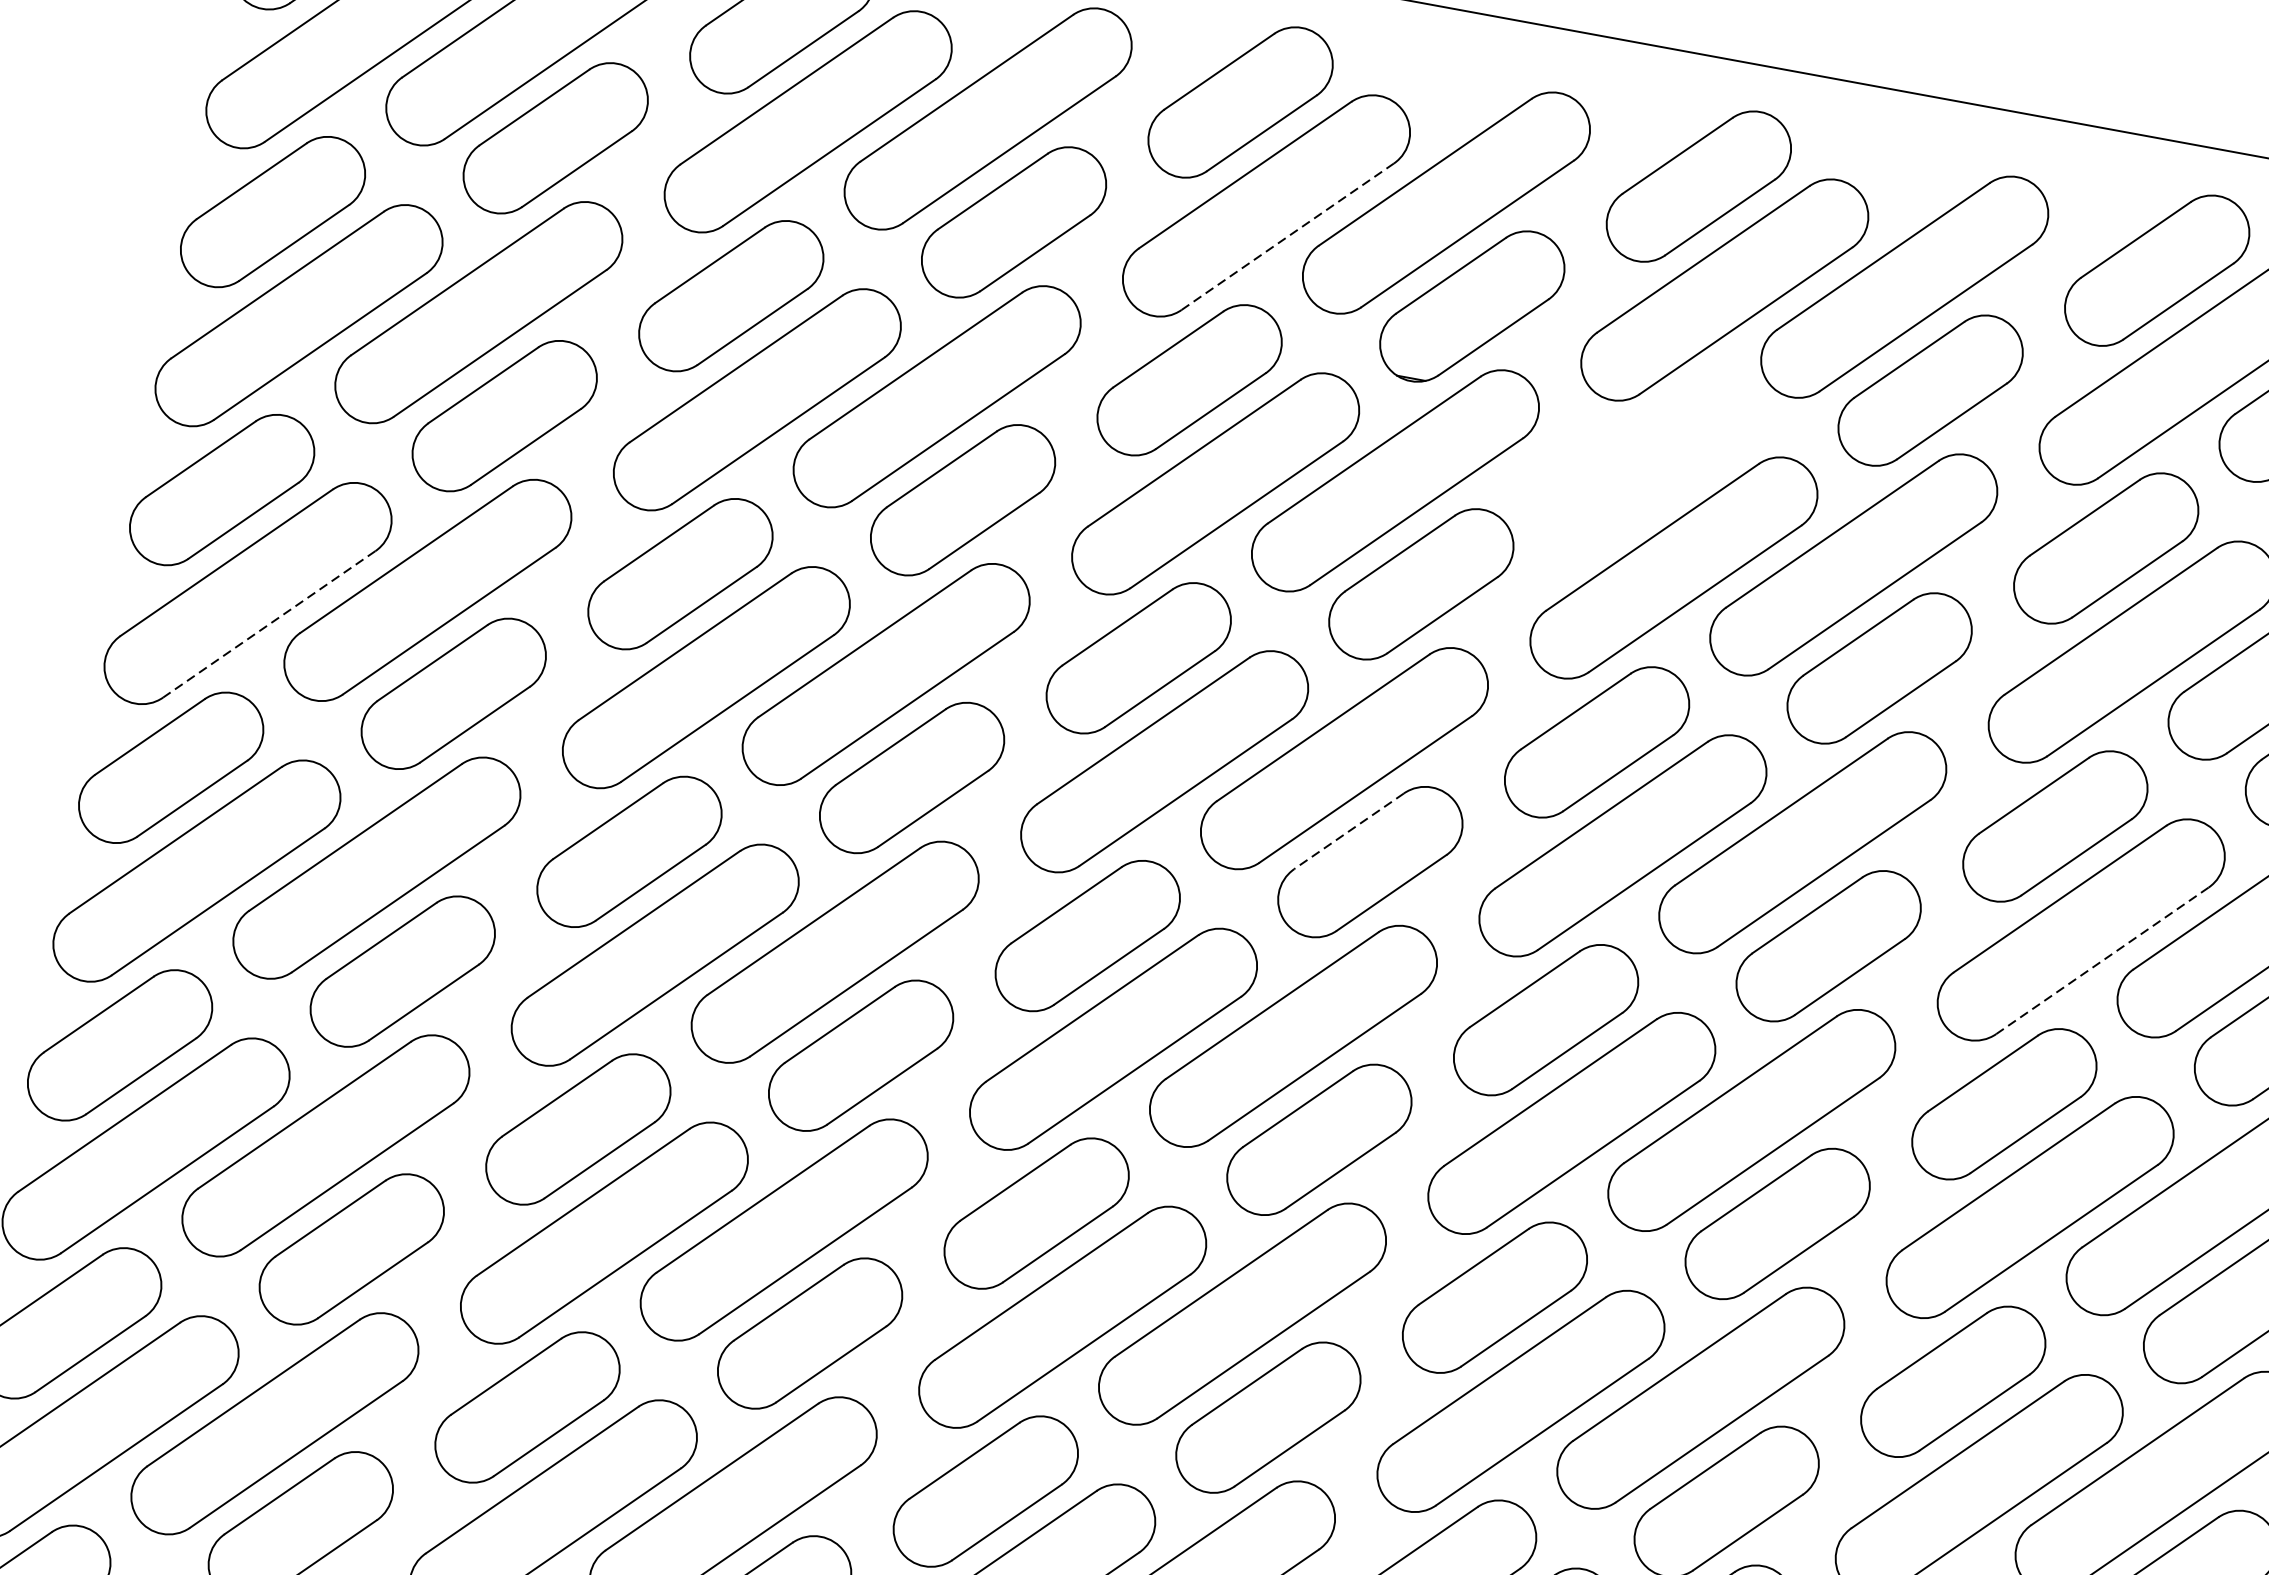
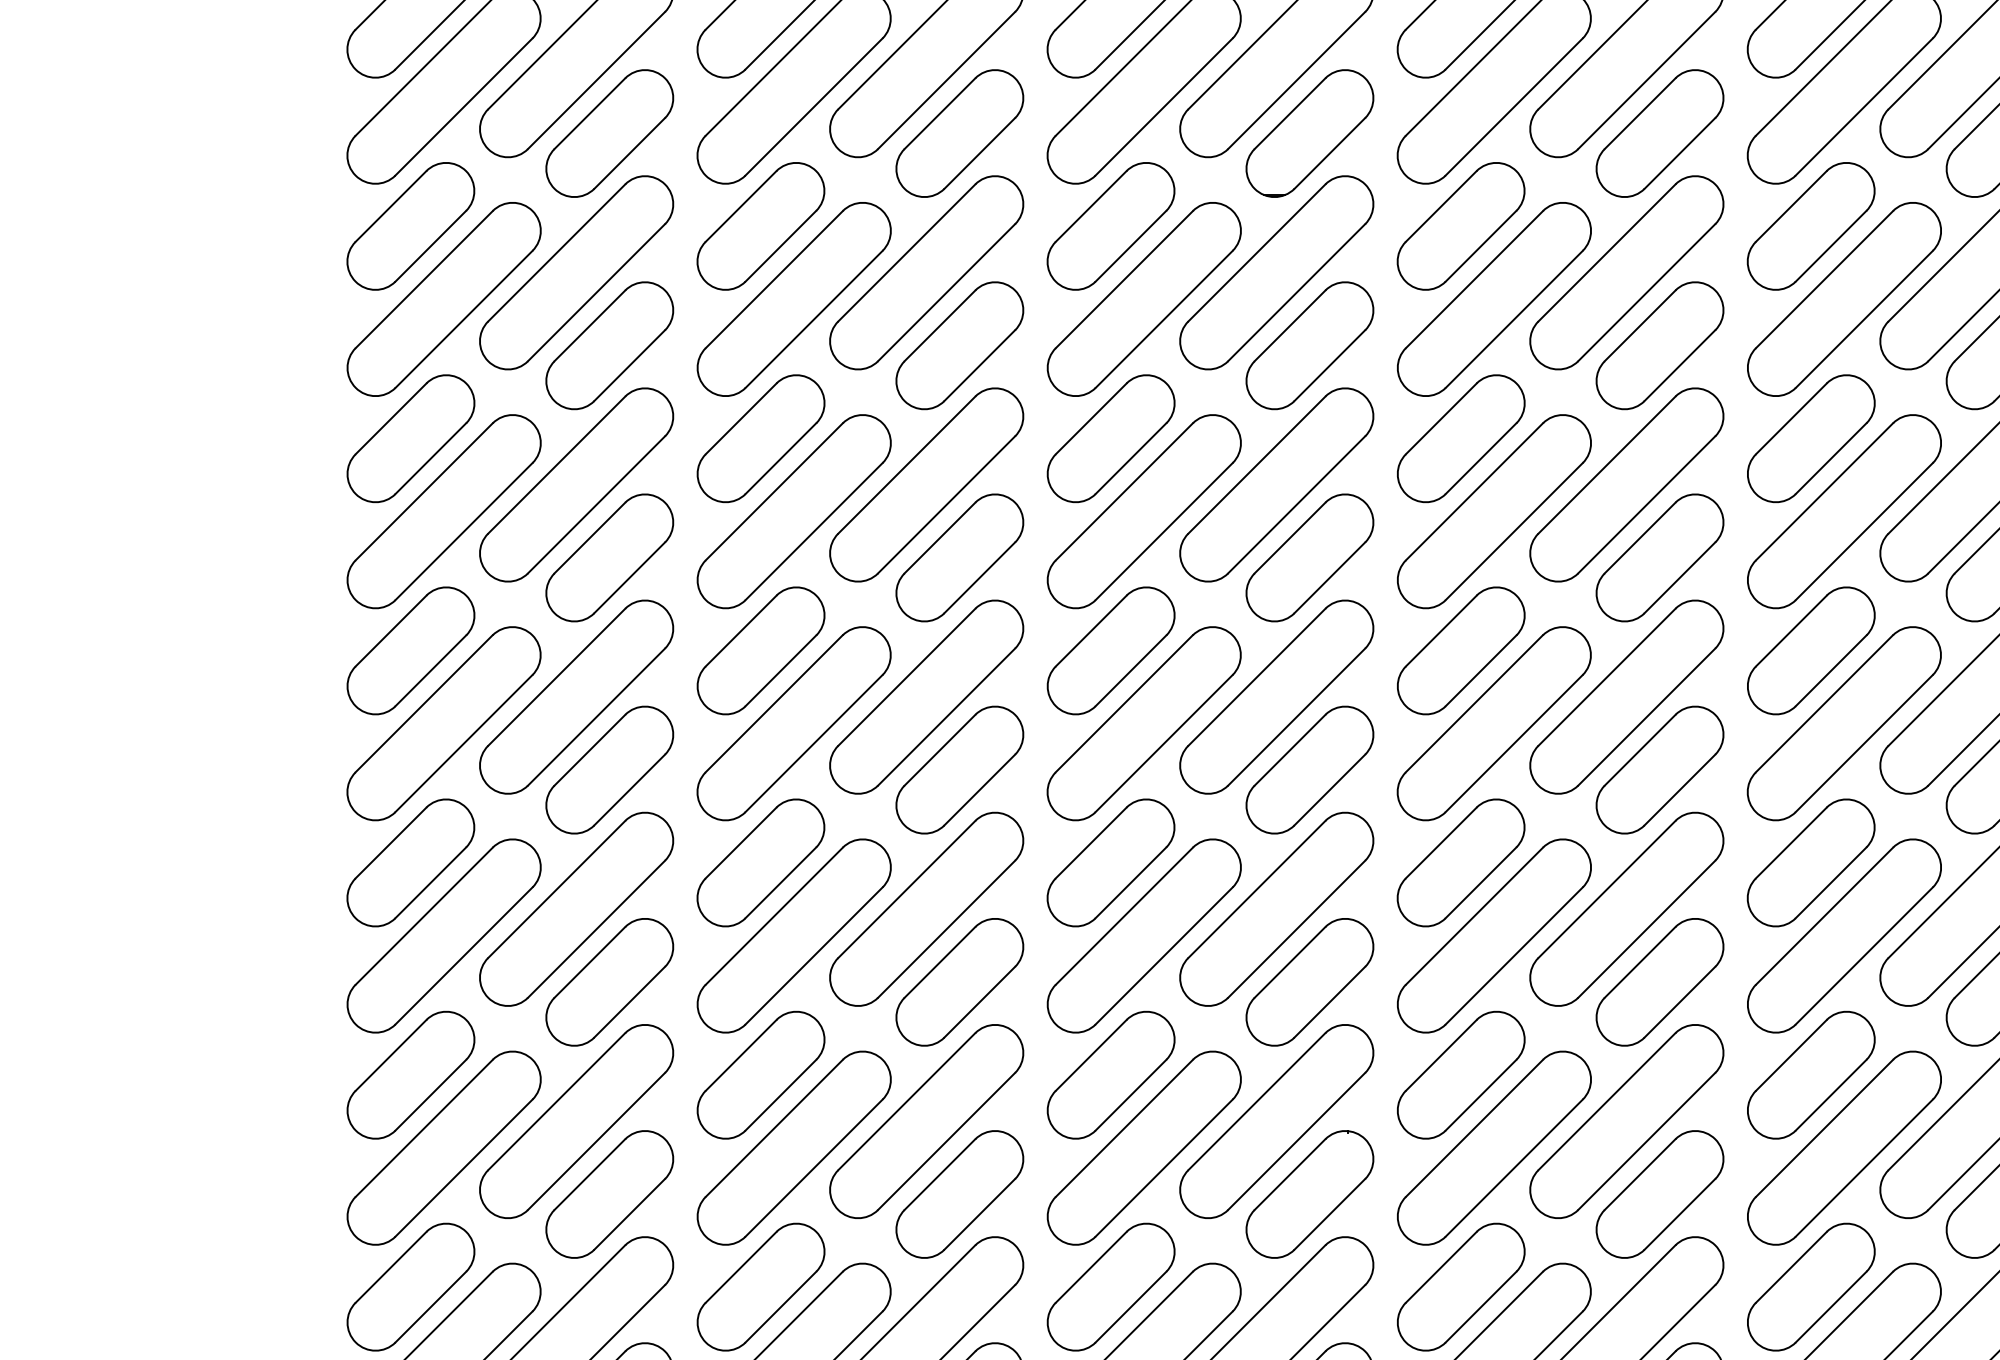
line: (1288, 237) -> (1164, 107), dashed -> solid
part: (1647, 464) -> (1460, 226), added
line: (269, 624) -> (464, 531), dashed -> solid
line: (1348, 831) -> (1289, 538), dashed -> solid
line: (2102, 960) -> (1864, 531), dashed -> solid

